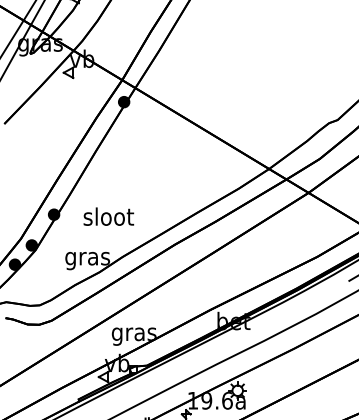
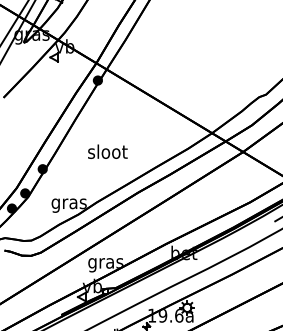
text: (108, 216) -> (107, 151), moved

